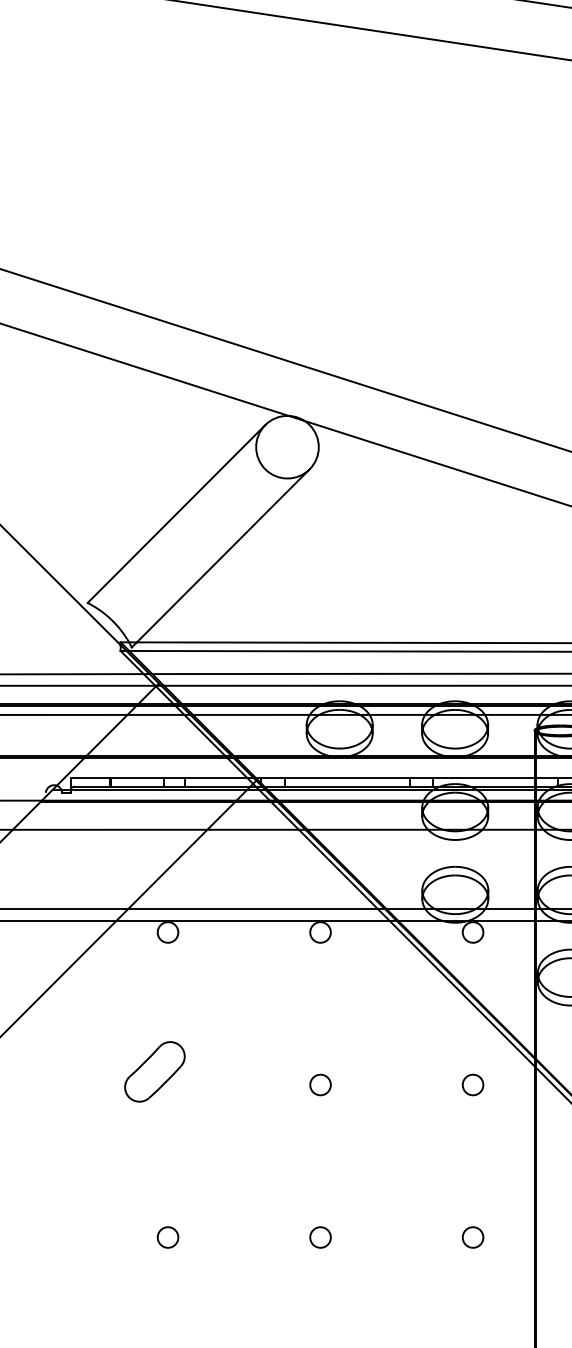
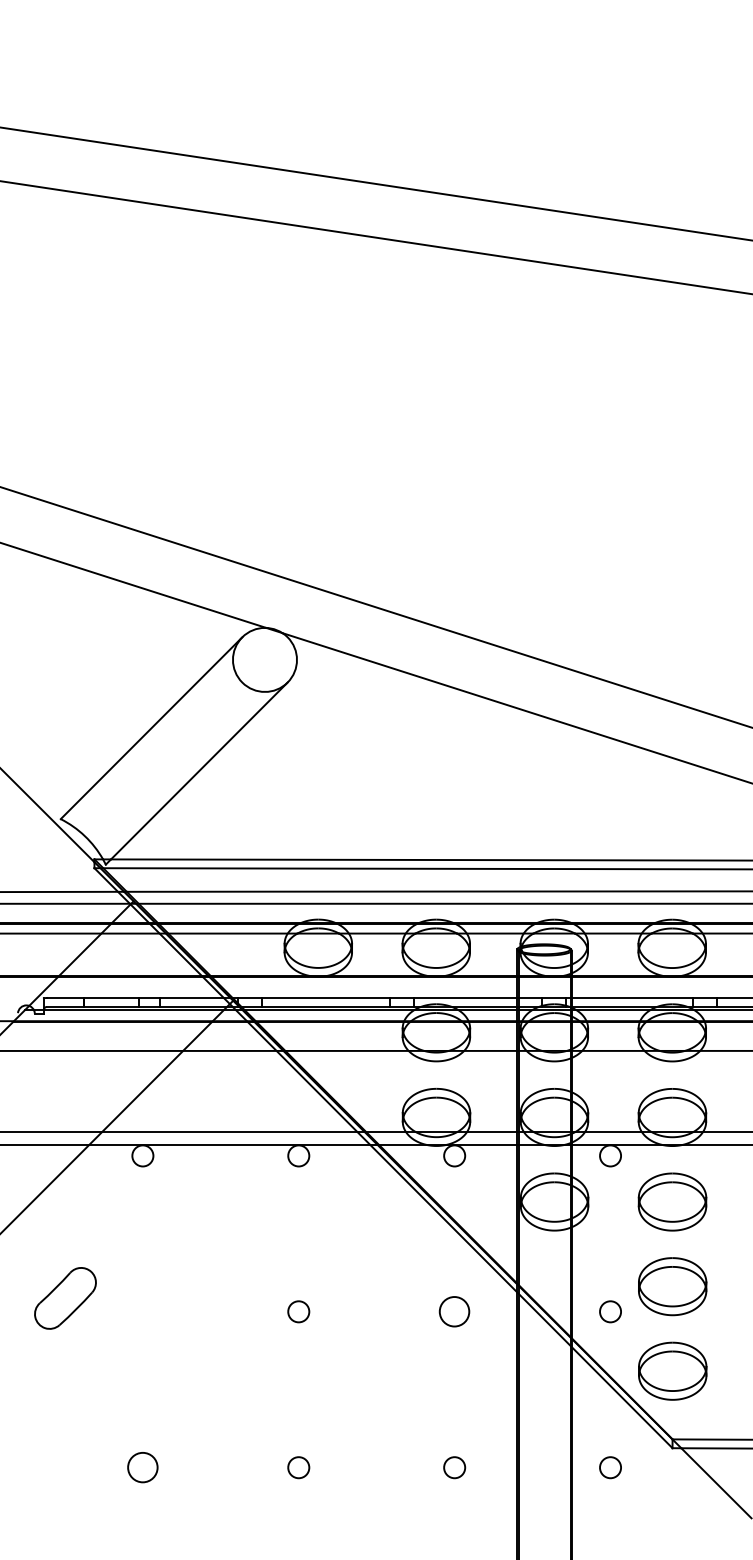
part: (154, 1071) -> (65, 1298), moved
circle: (472, 1084) -> (454, 1311), size x1.4
circle: (167, 1237) -> (142, 1467), size x1.4

